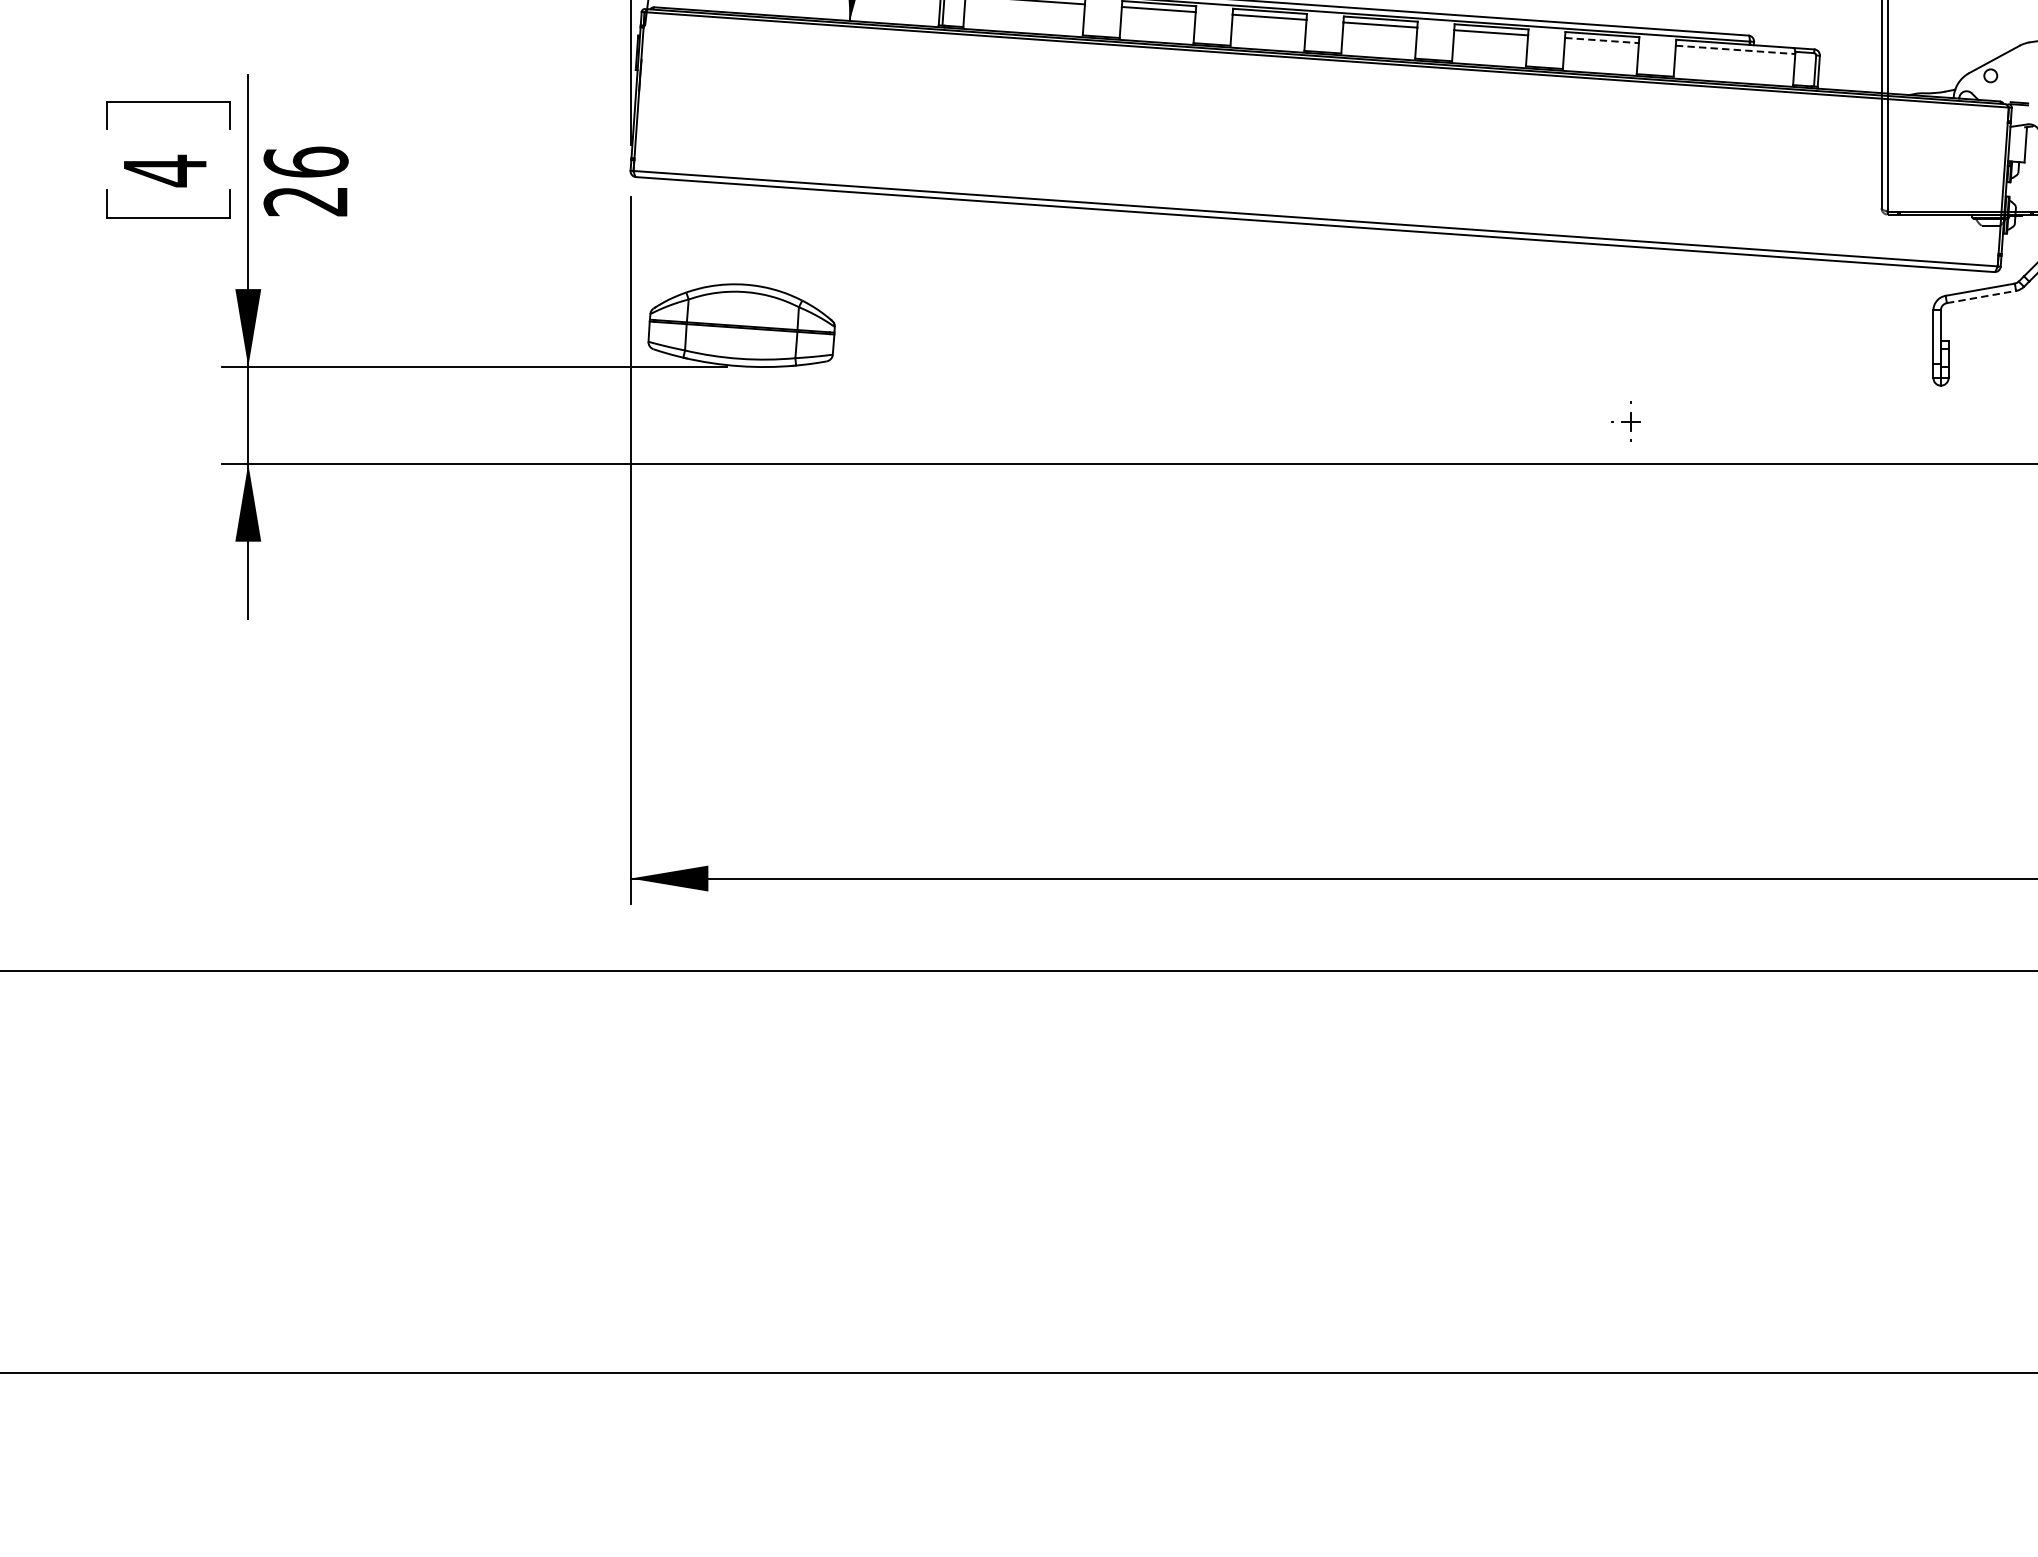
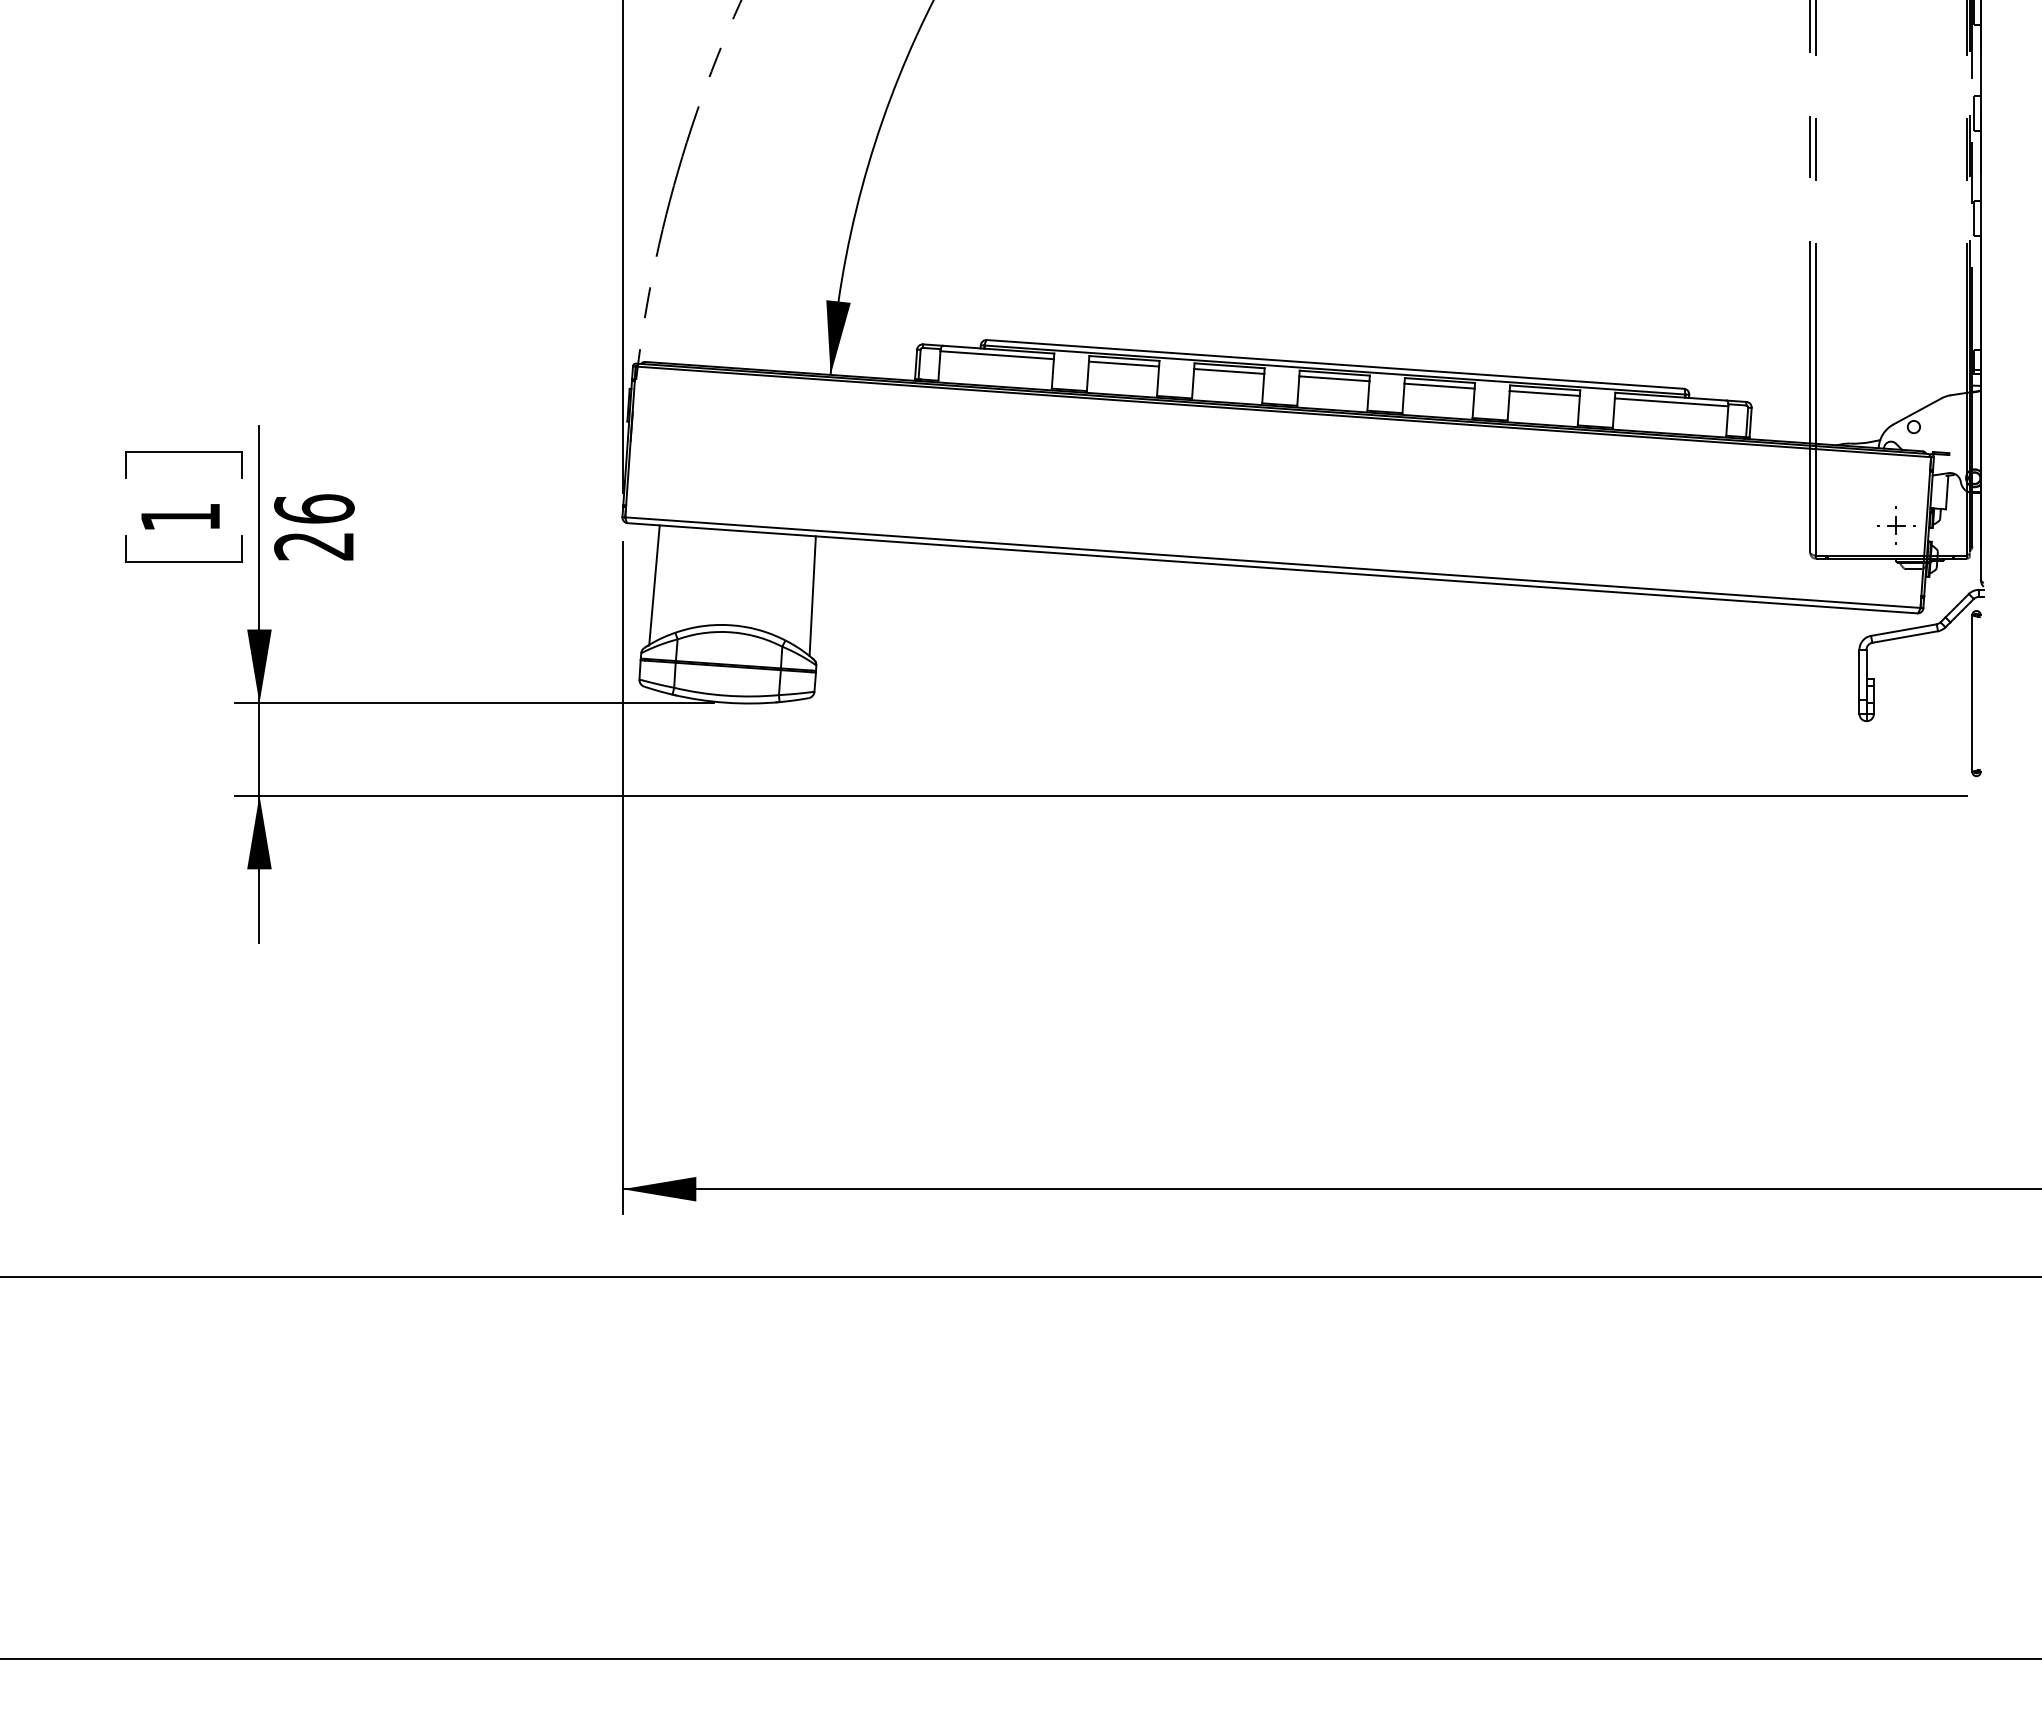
line: (1602, 40) -> (1545, 393), dashed -> solid
line: (1735, 50) -> (1671, 402), dashed -> solid
text: (165, 171) -> (180, 517), 4 -> 1
line: (664, 242) -> (654, 585), added
line: (830, 254) -> (812, 596), added
line: (1981, 296) -> (1905, 636), dashed -> solid
part: (1631, 421) -> (1896, 525), moved

